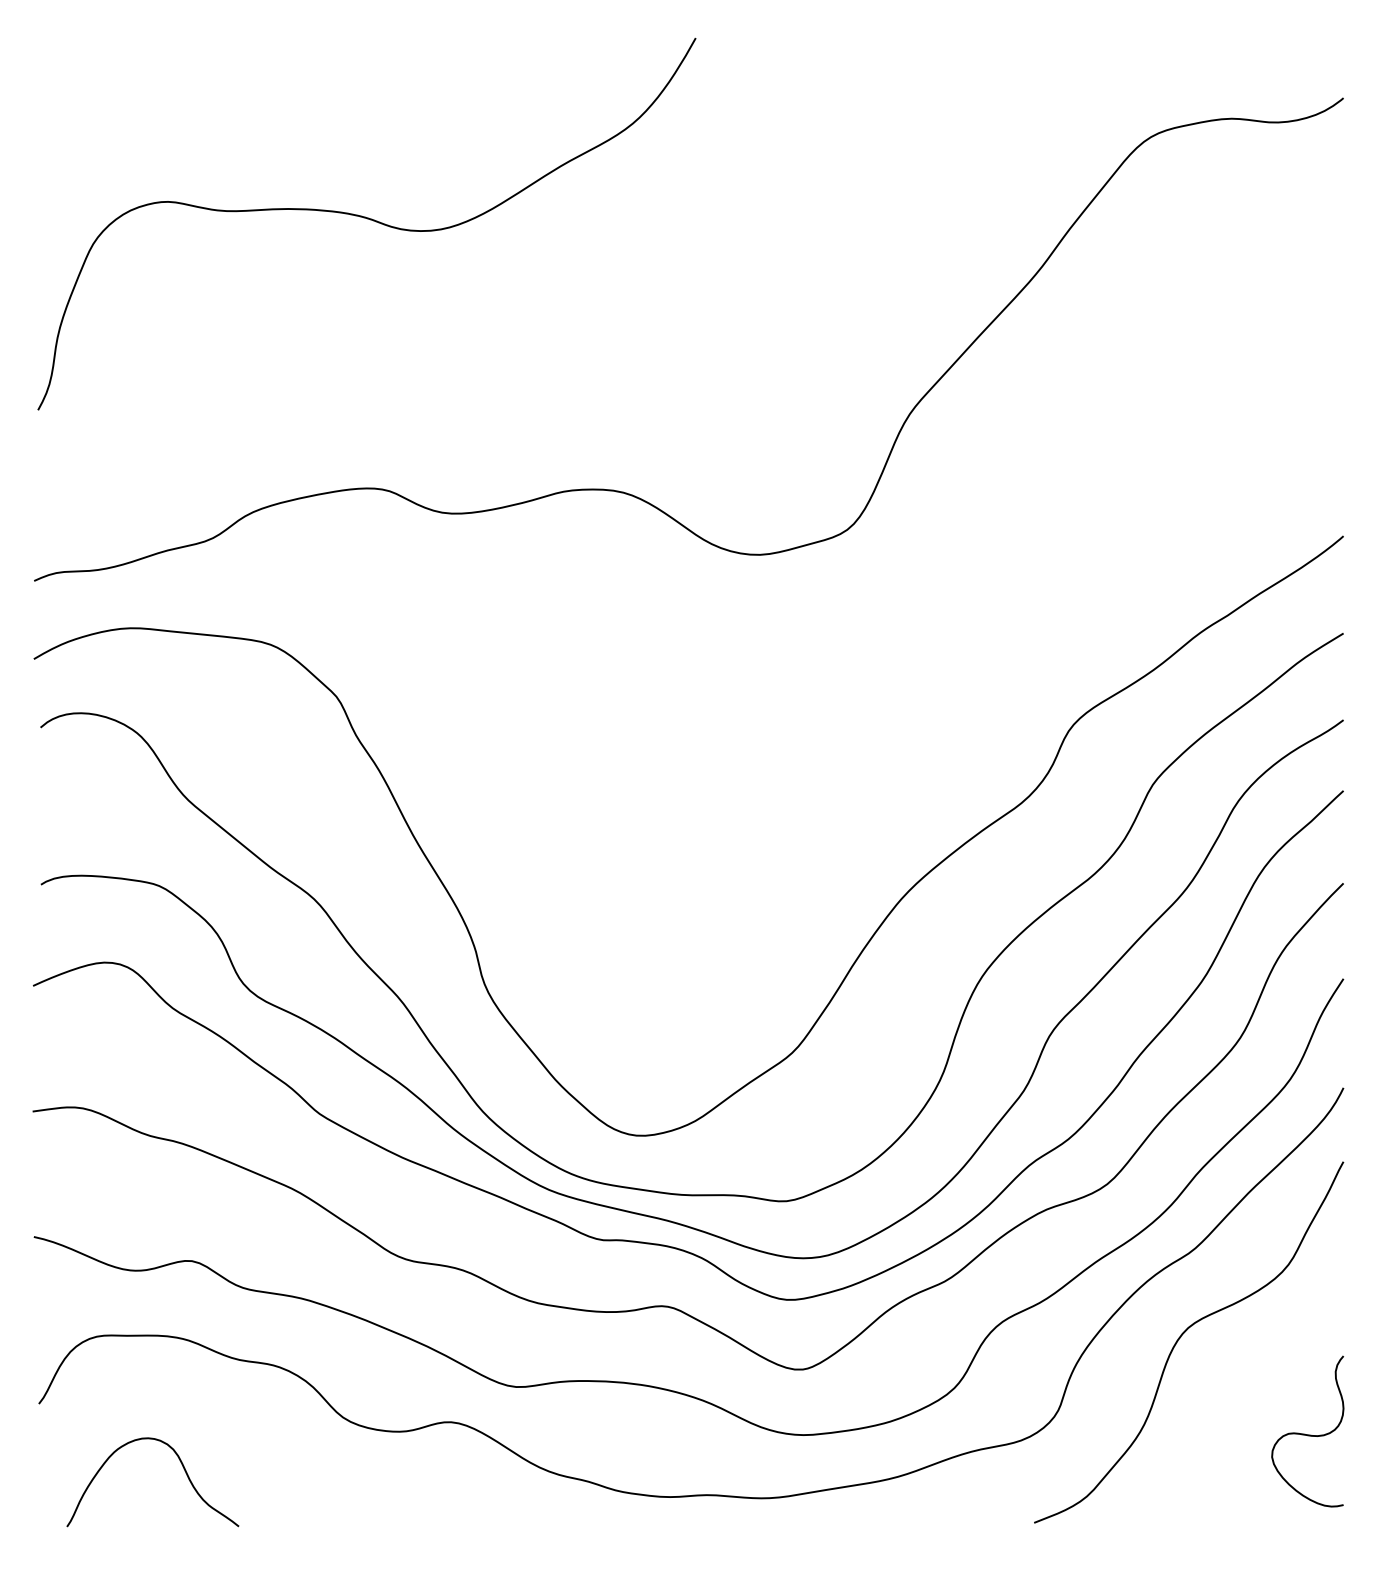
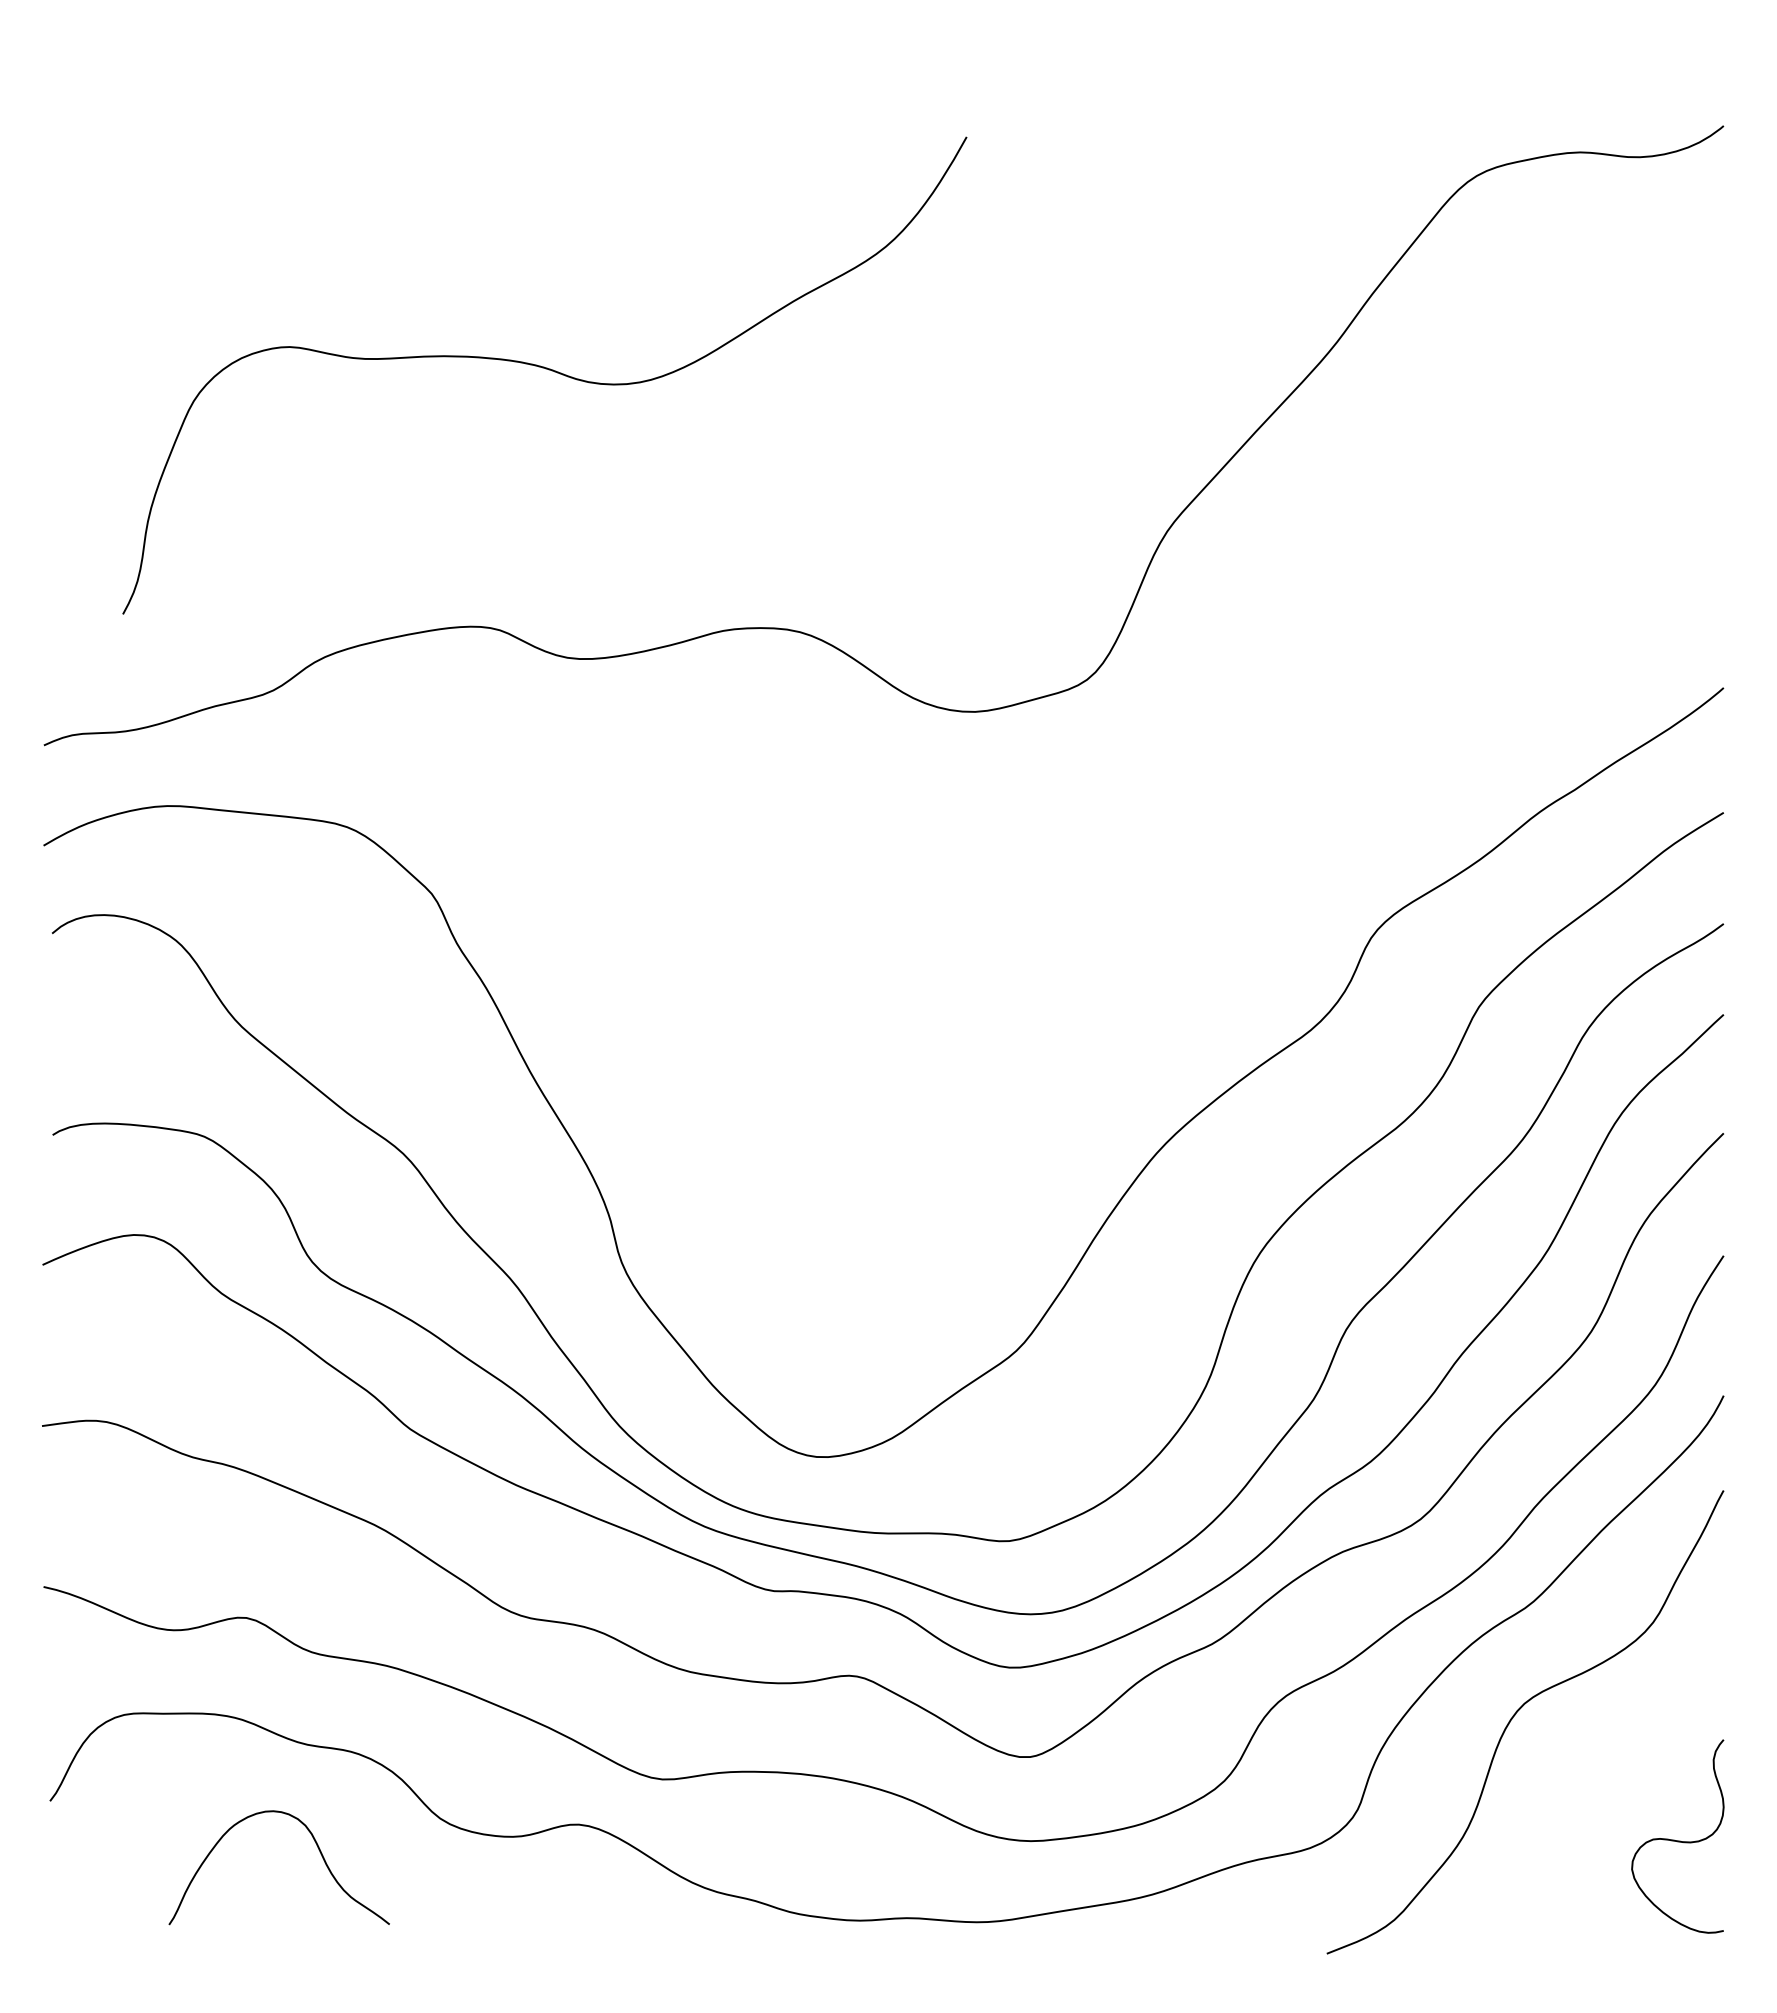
curve: (367, 219) -> (545, 369), moved
curve: (184, 1470) -> (319, 1852), moved

